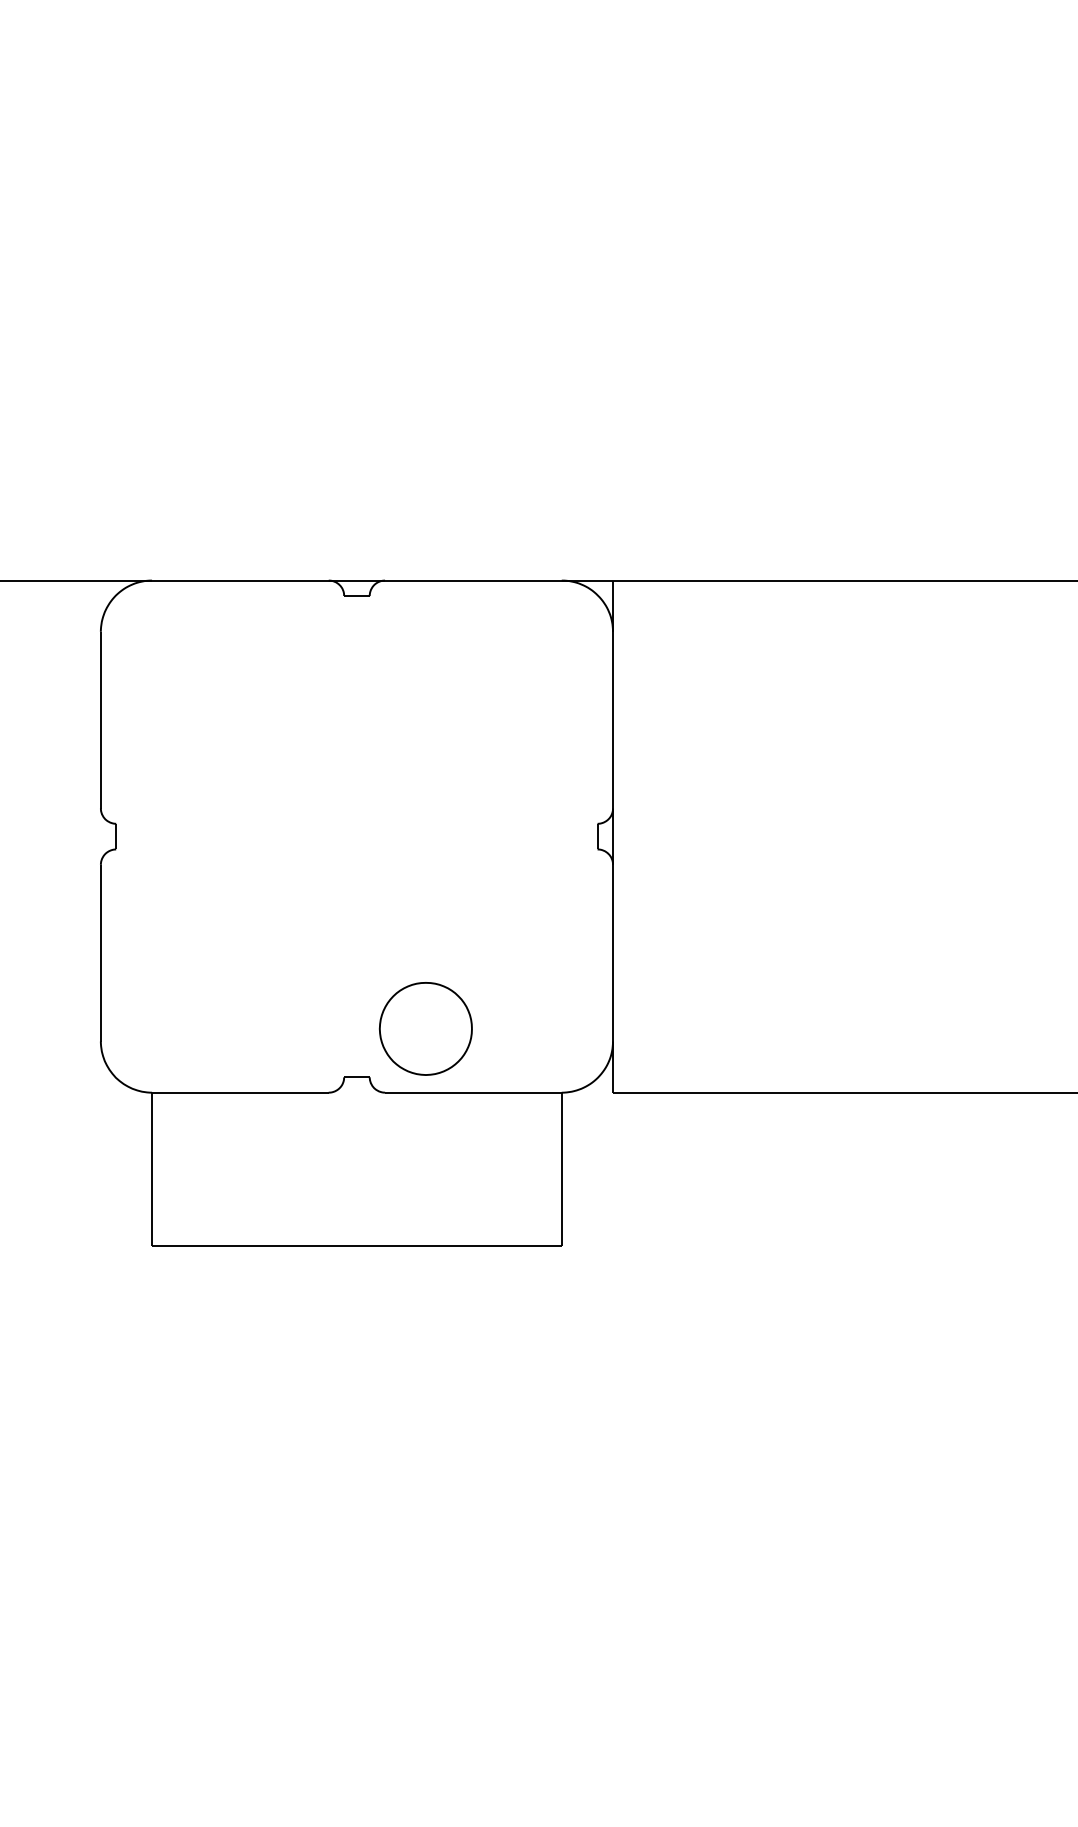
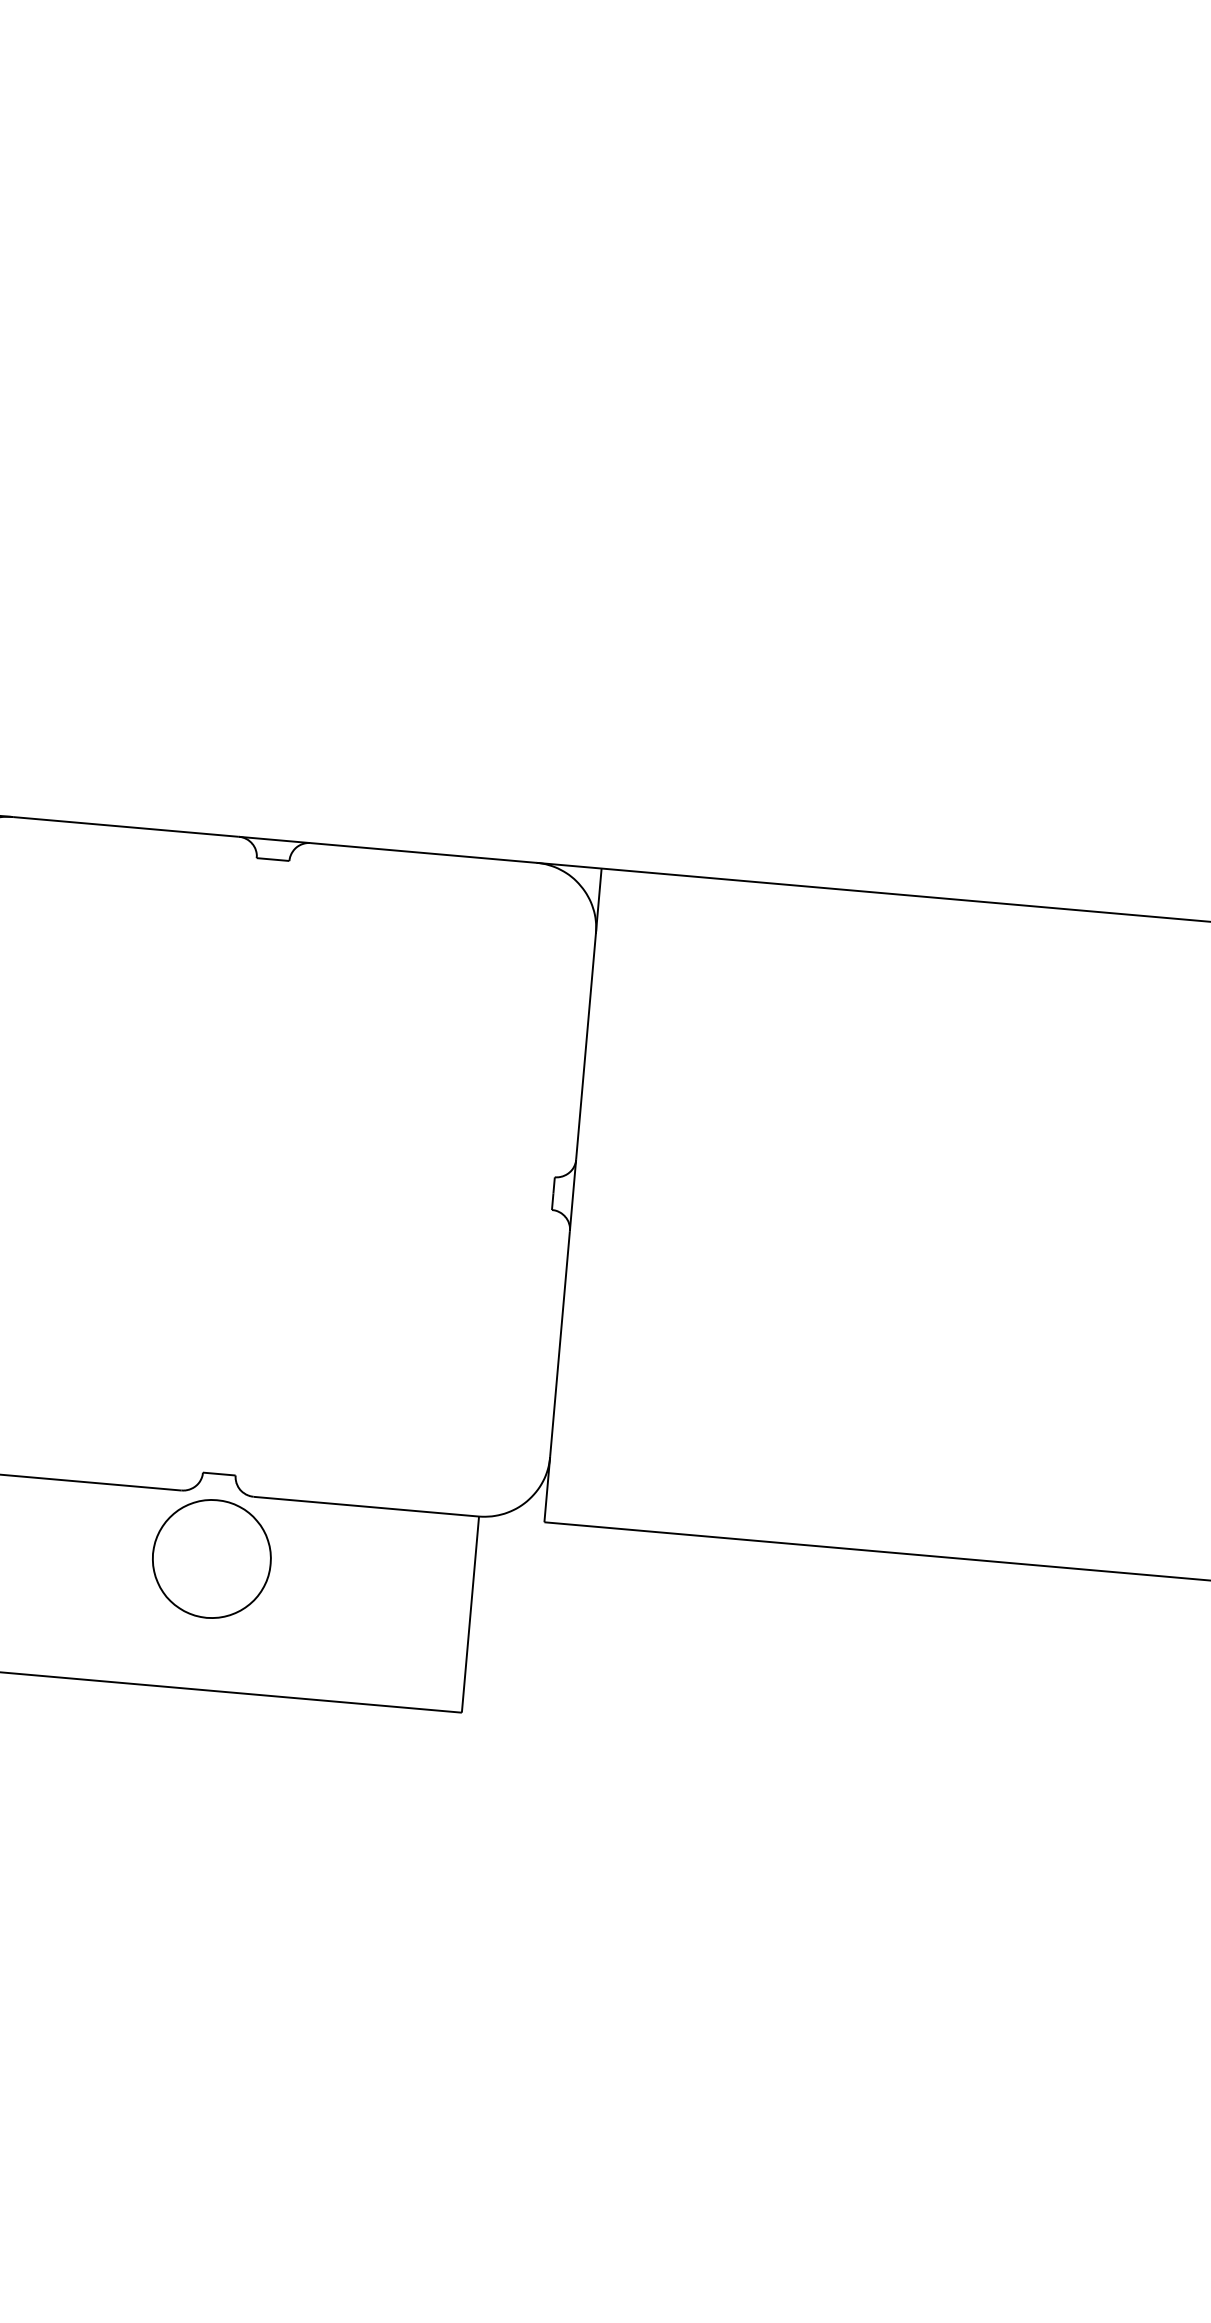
part: (425, 1028) -> (211, 1558), moved

